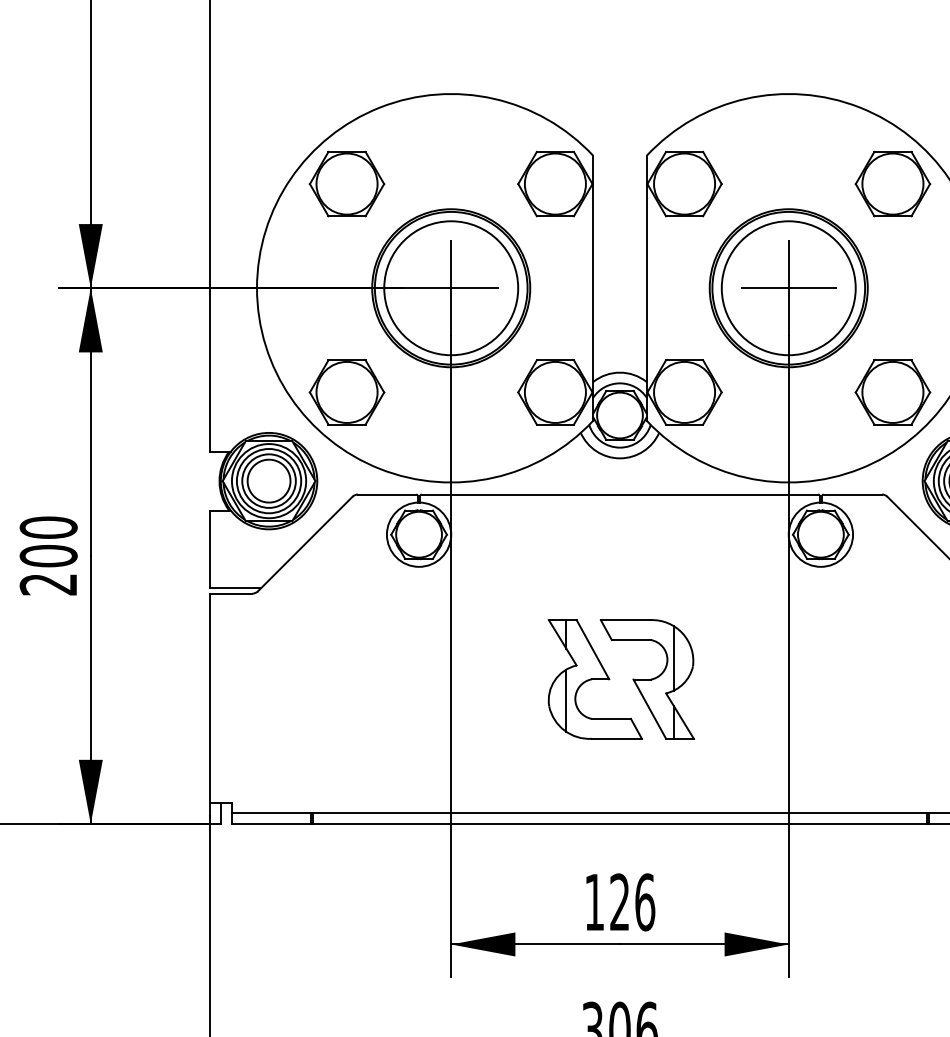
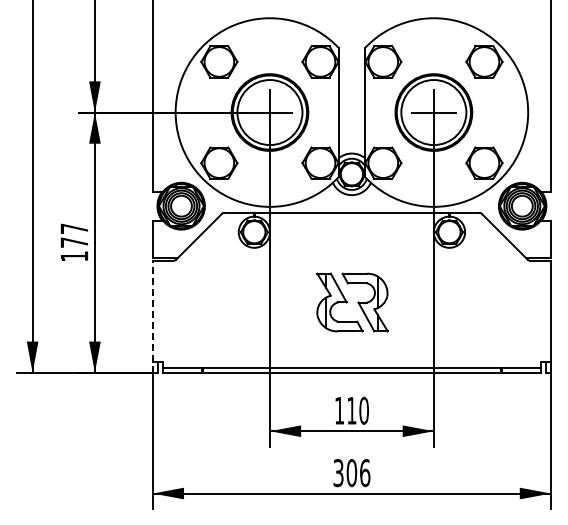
text: (48, 555) -> (74, 242), 200 -> 177
line: (209, 708) -> (152, 316), solid -> dashed
text: (633, 901) -> (358, 410), 126 -> 110

